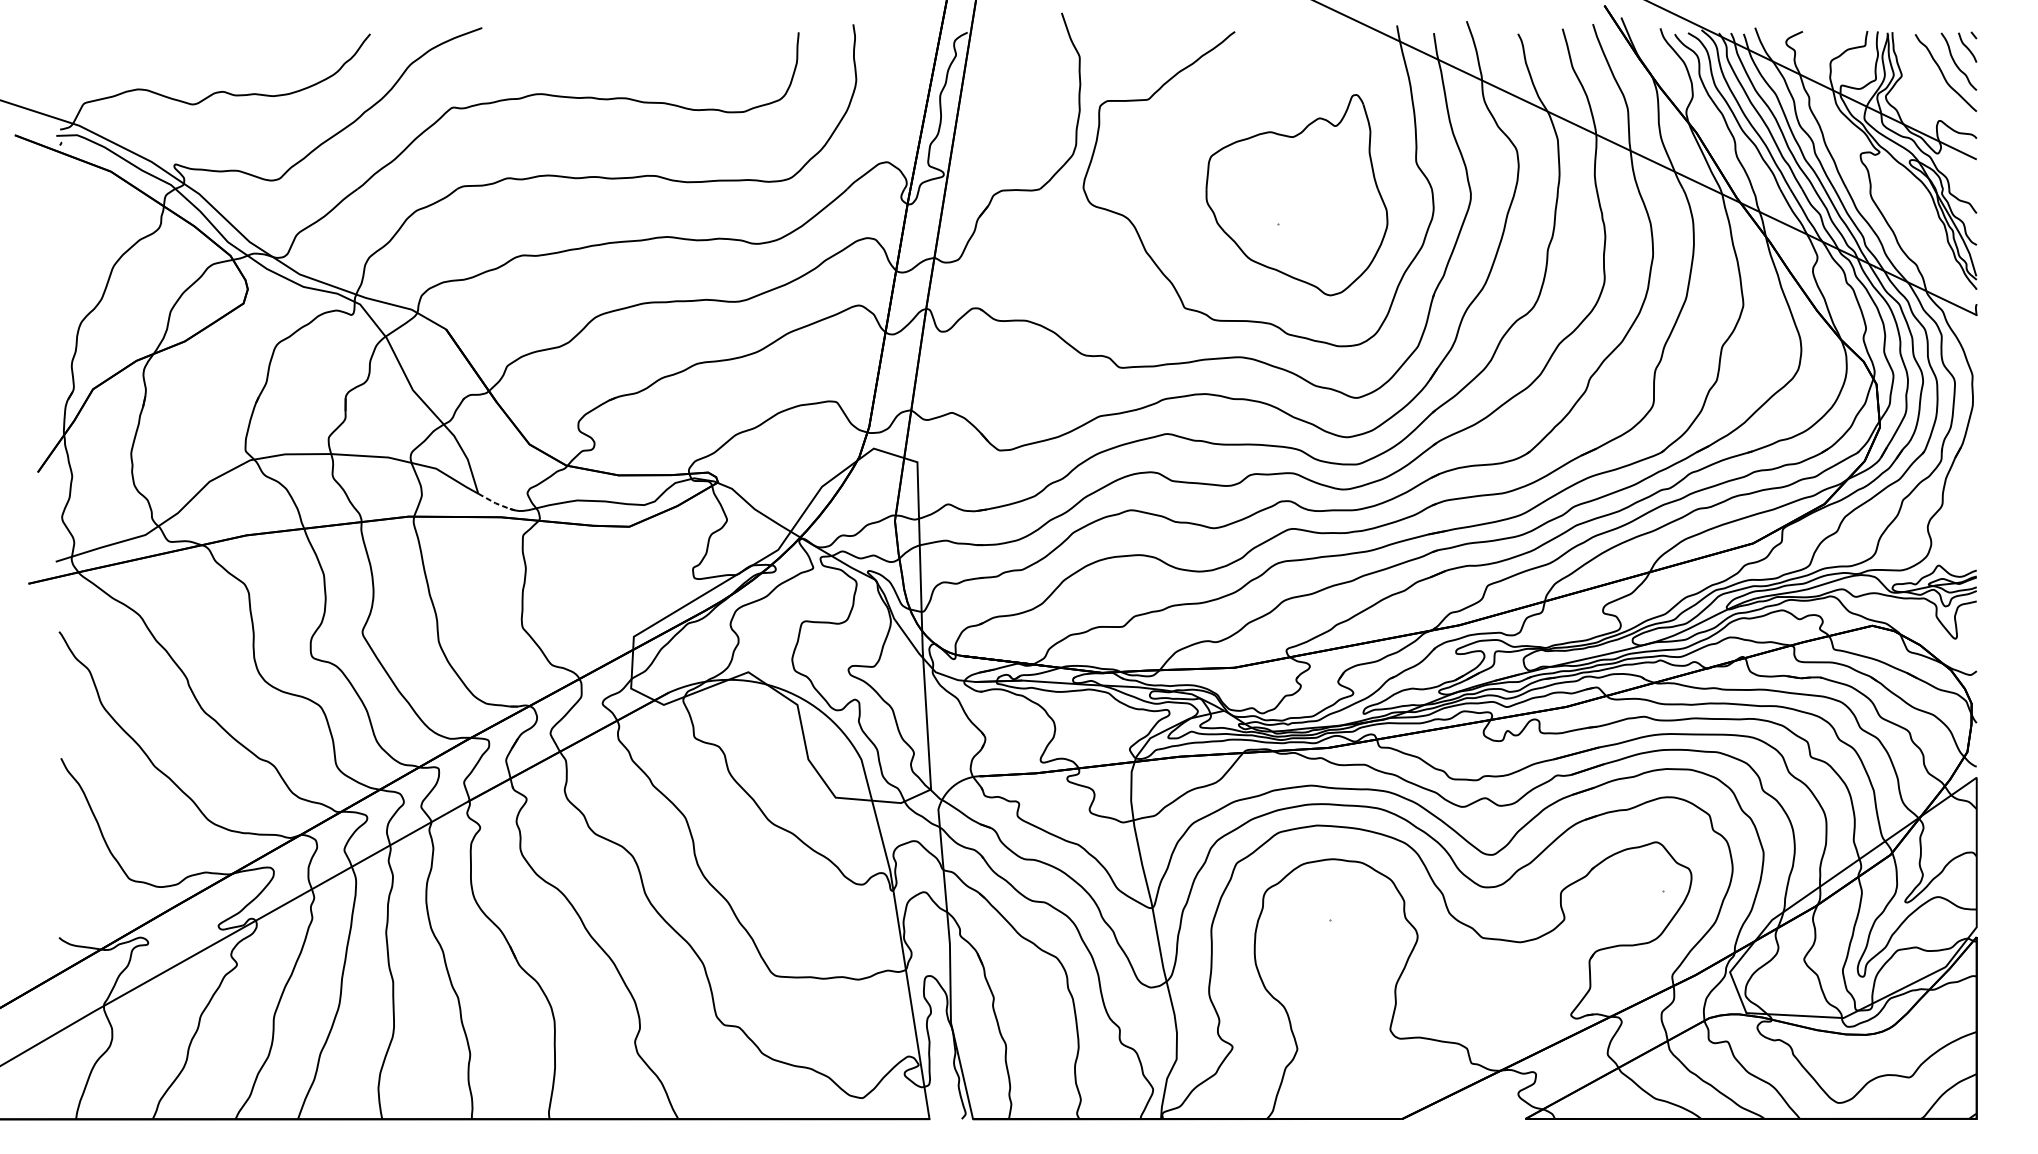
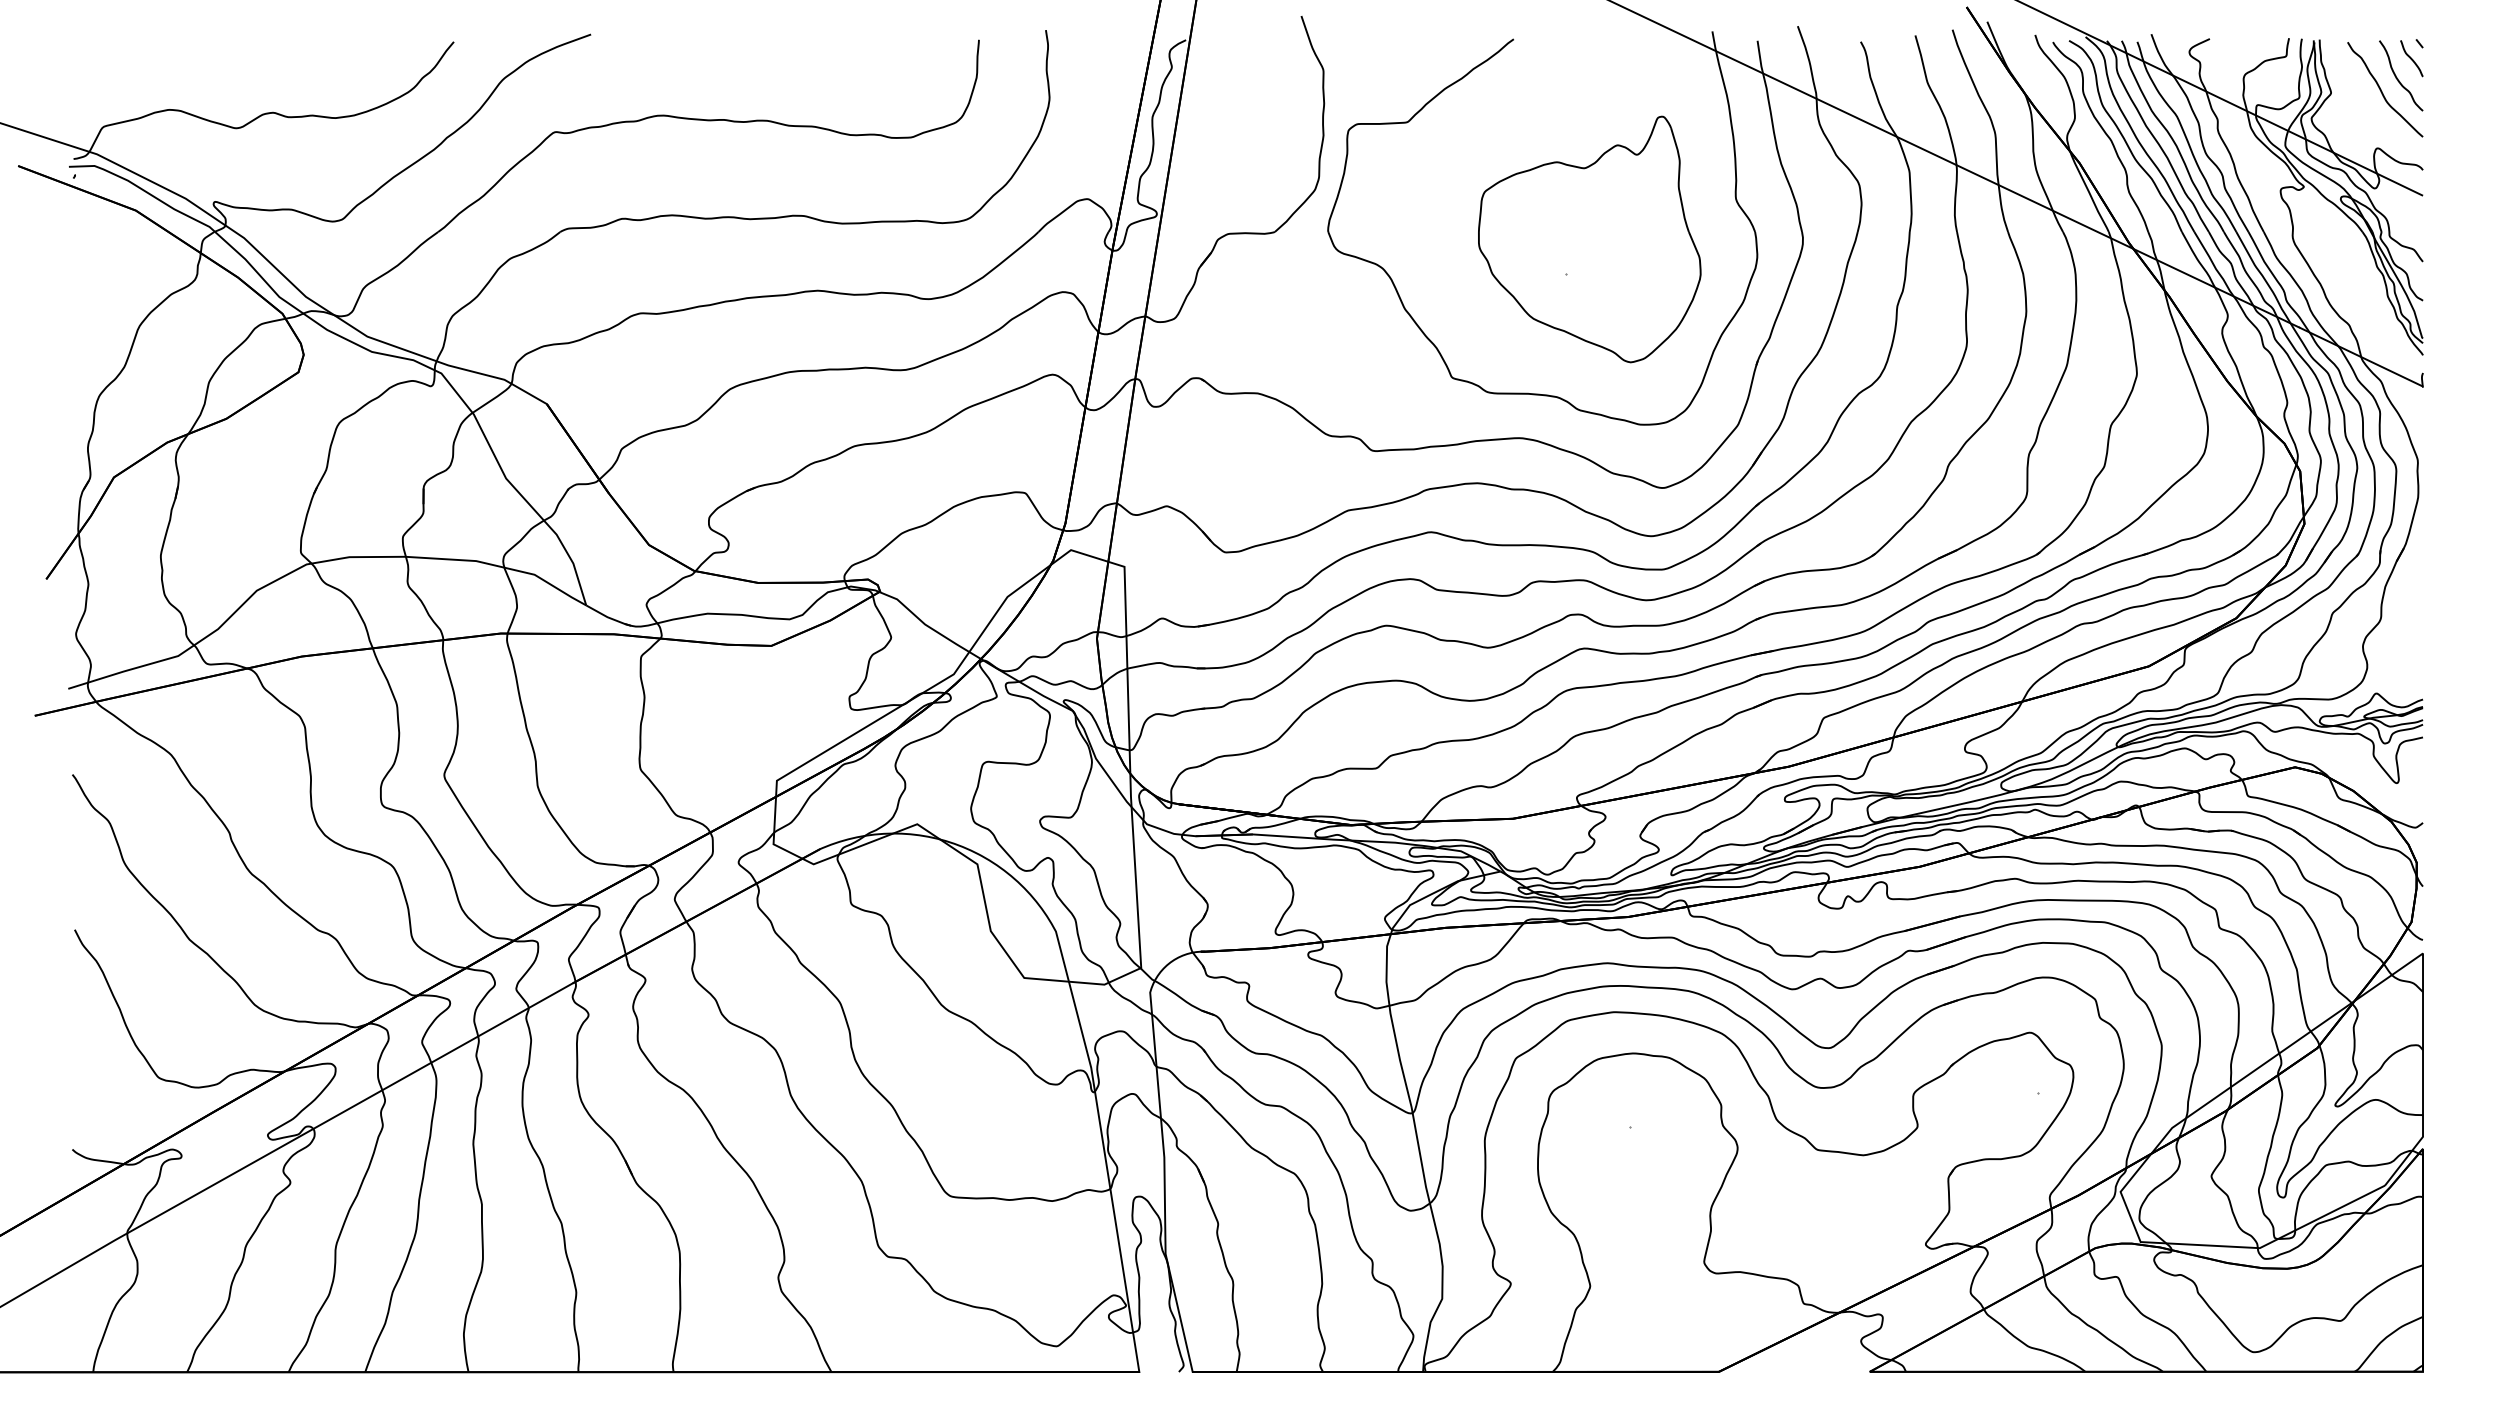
line: (496, 503) -> (608, 617), dashed -> solid

